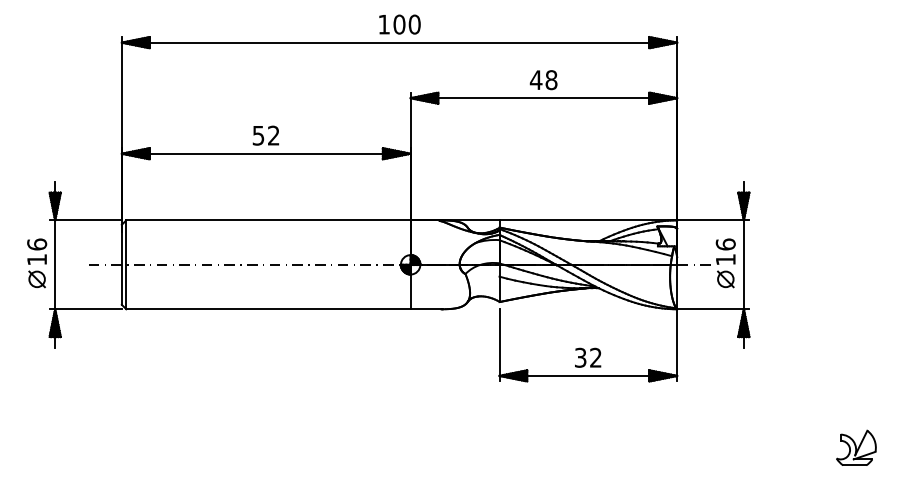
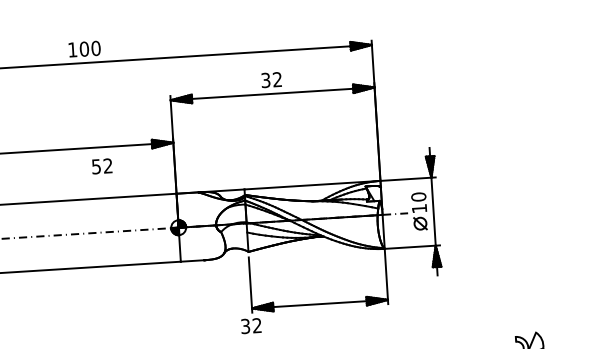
text: (399, 24) -> (84, 49), moved
text: (543, 80) -> (271, 80), 48 -> 32
text: (265, 135) -> (101, 166), moved
text: (725, 244) -> (418, 197), 16 -> 10
text: (588, 357) -> (251, 325), moved

